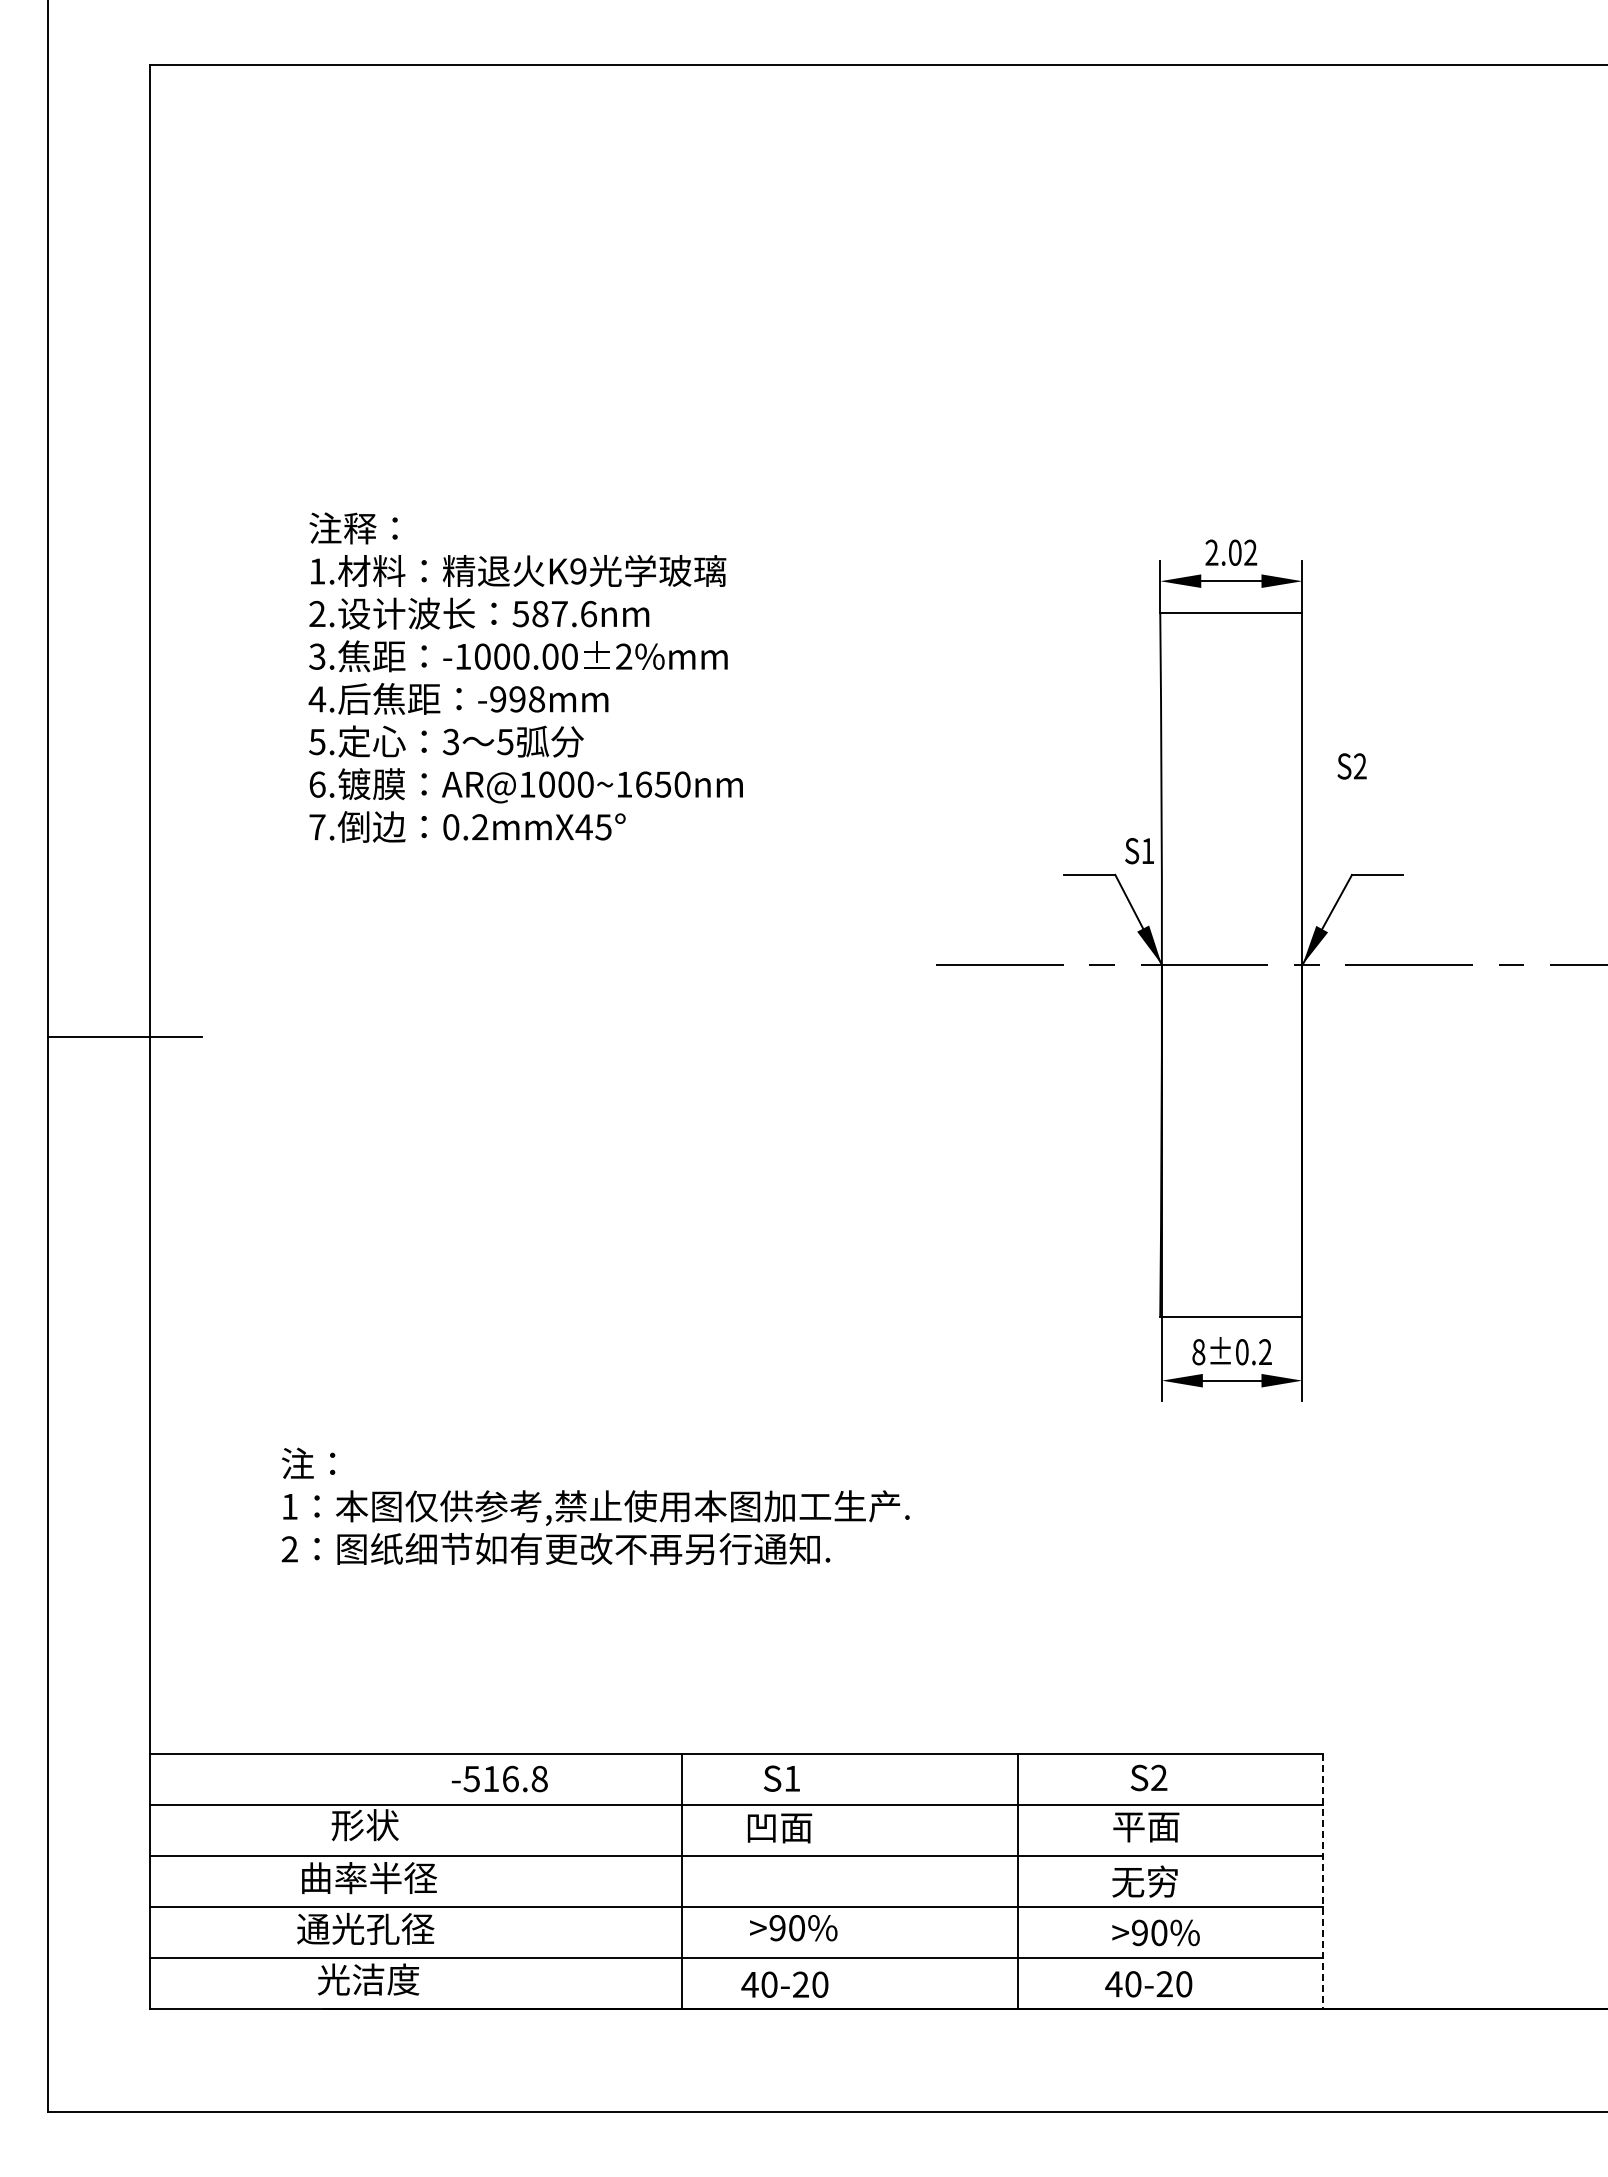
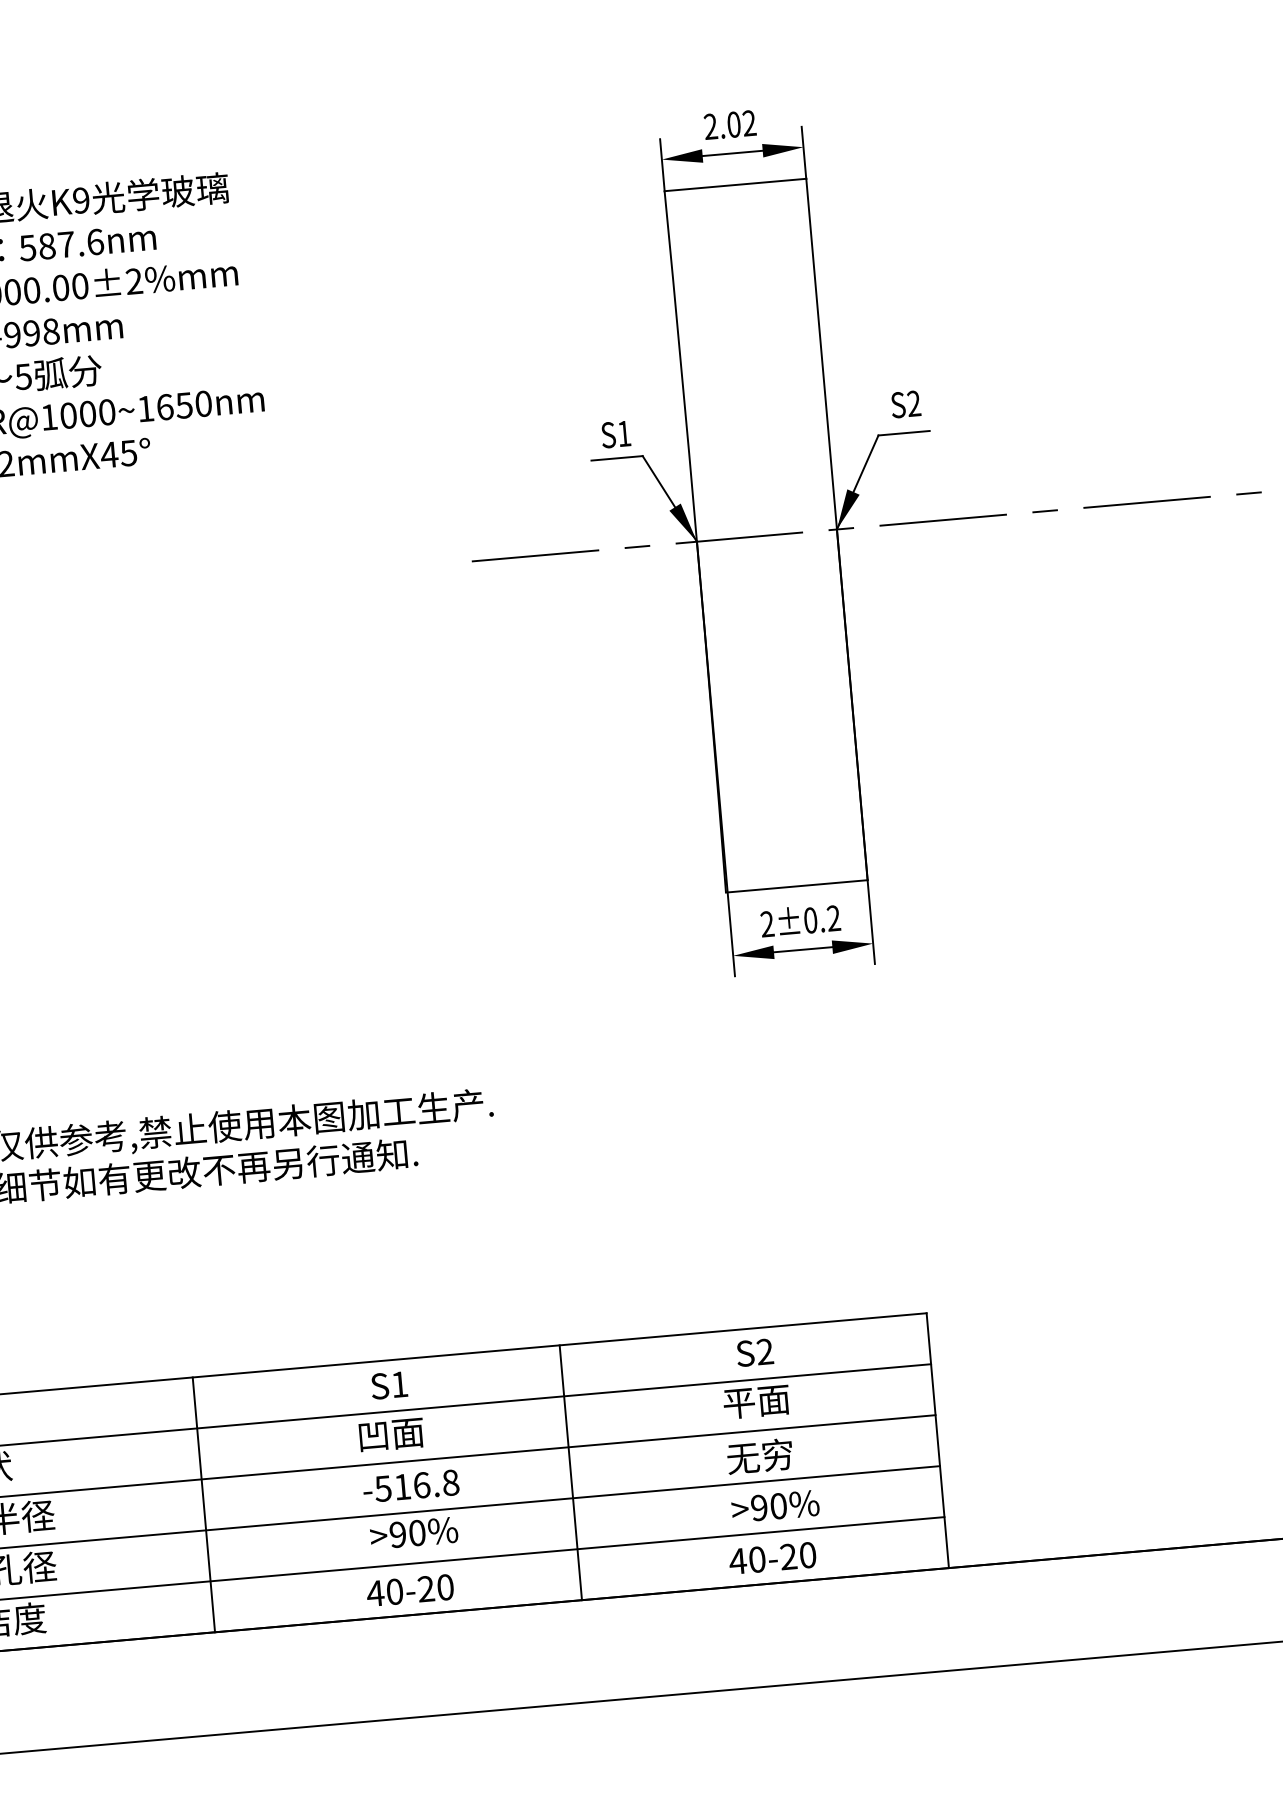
text: (1351, 766) -> (905, 404), moved
text: (1139, 851) -> (615, 434), moved
text: (1198, 1352) -> (767, 924), 8±0.2 -> 2±0.2
text: (499, 1778) -> (410, 1485), moved
line: (681, 1881) -> (203, 1504), moved
line: (1018, 1881) -> (571, 1472), moved
line: (1323, 1881) -> (937, 1440), dashed -> solid

